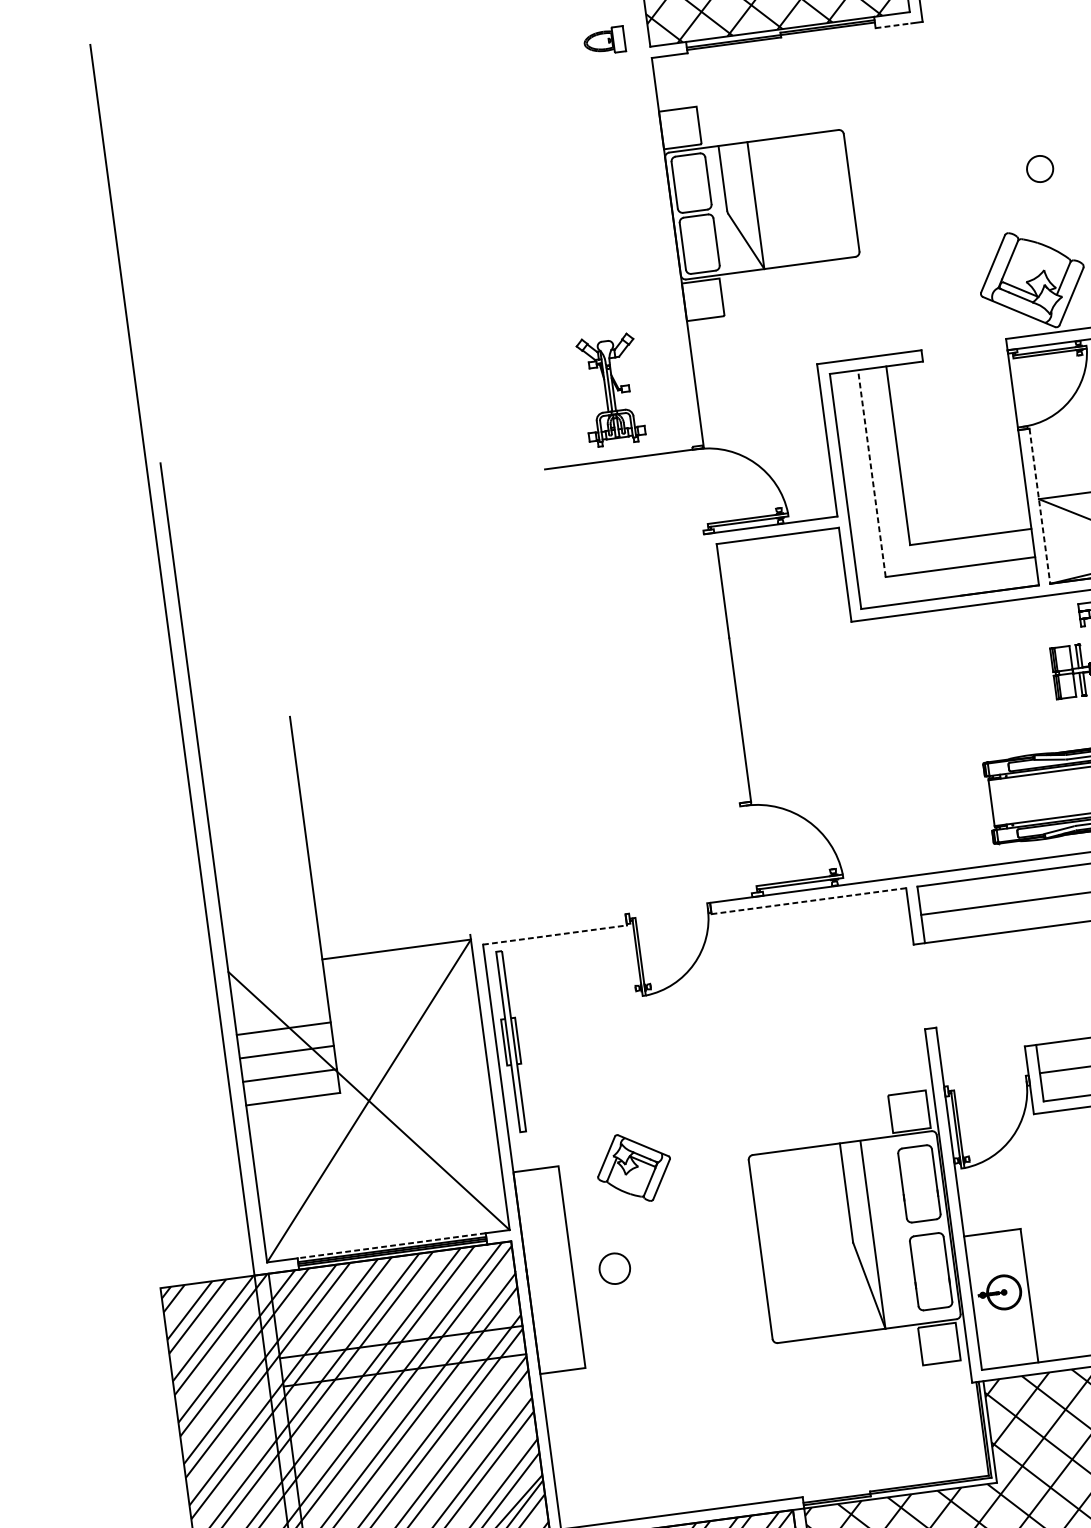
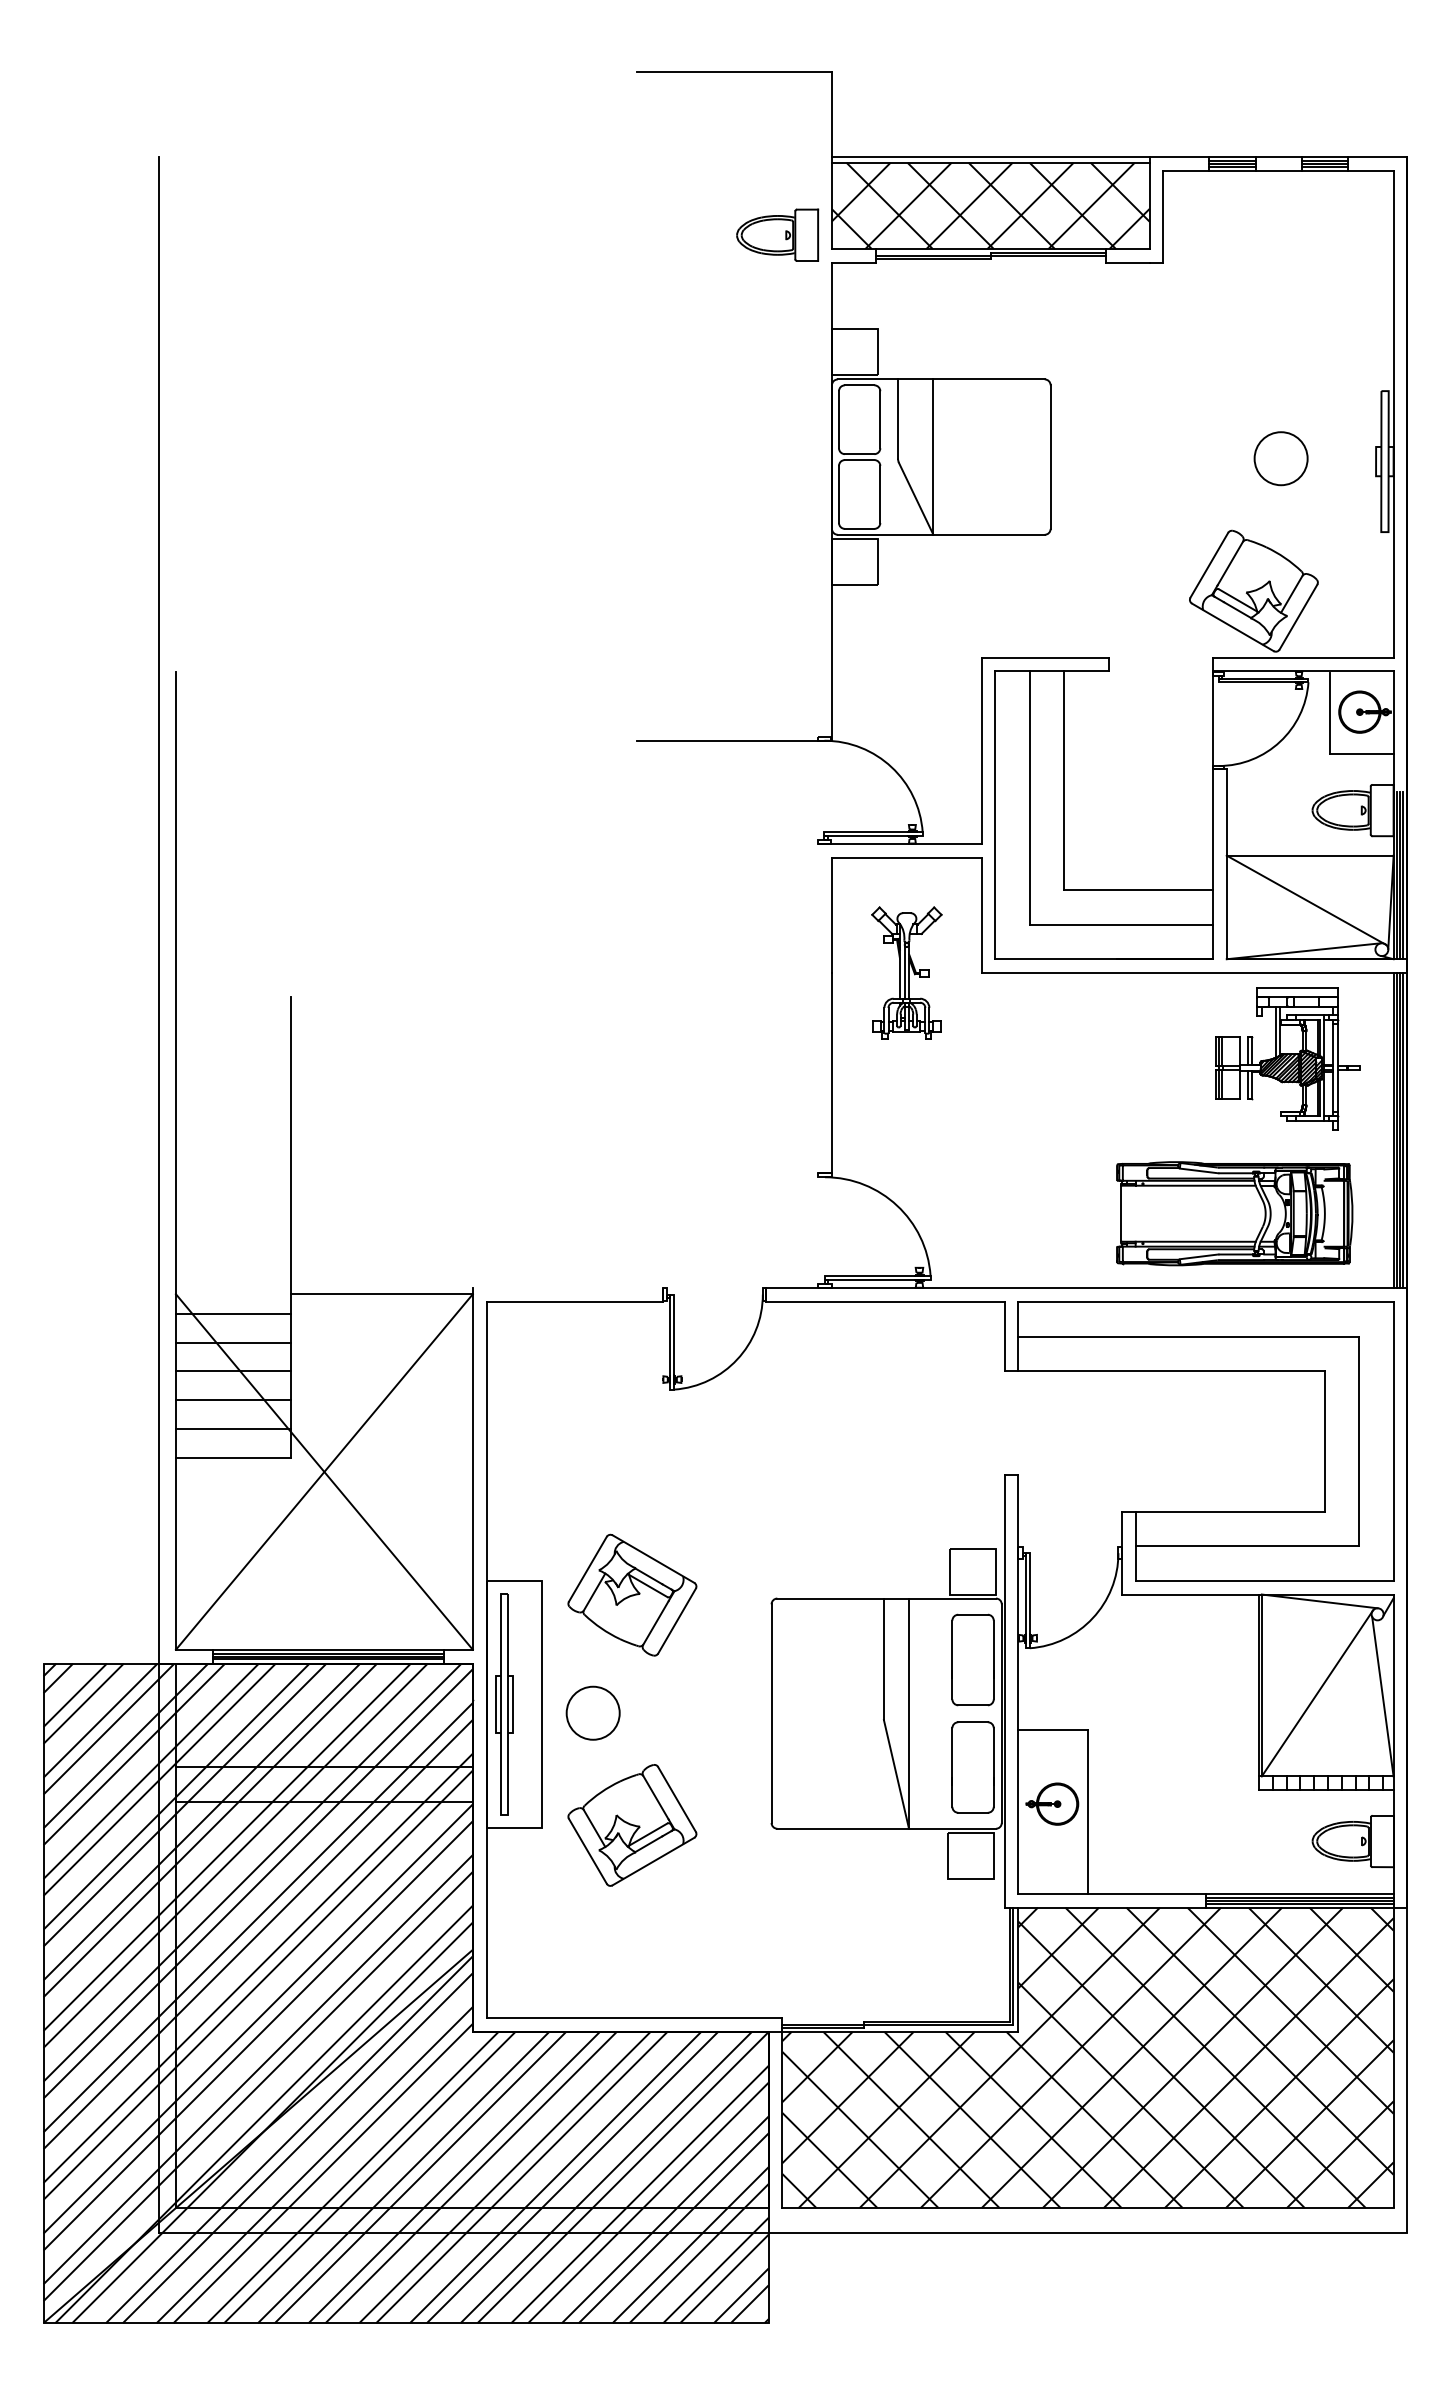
line: (893, 25) -> (1127, 262), dashed -> solid
part: (604, 40) -> (777, 234), size x1.67
circle: (1039, 168) -> (1280, 458), size x1.67
part: (610, 389) -> (906, 972), moved
line: (871, 474) -> (1029, 798), dashed -> solid
line: (1039, 506) -> (1226, 864), dashed -> solid
line: (809, 901) -> (886, 1302), dashed -> solid
line: (555, 935) -> (575, 1302), dashed -> solid
line: (276, 981) -> (232, 1313), added
line: (279, 1005) -> (232, 1342), added
part: (510, 1041) -> (504, 1704), moved
part: (634, 1167) -> (632, 1594), size x1.43
line: (390, 1245) -> (327, 1649), dashed -> solid
circle: (614, 1268) -> (592, 1712), size x1.43
part: (659, 1356) -> (632, 1825), added

